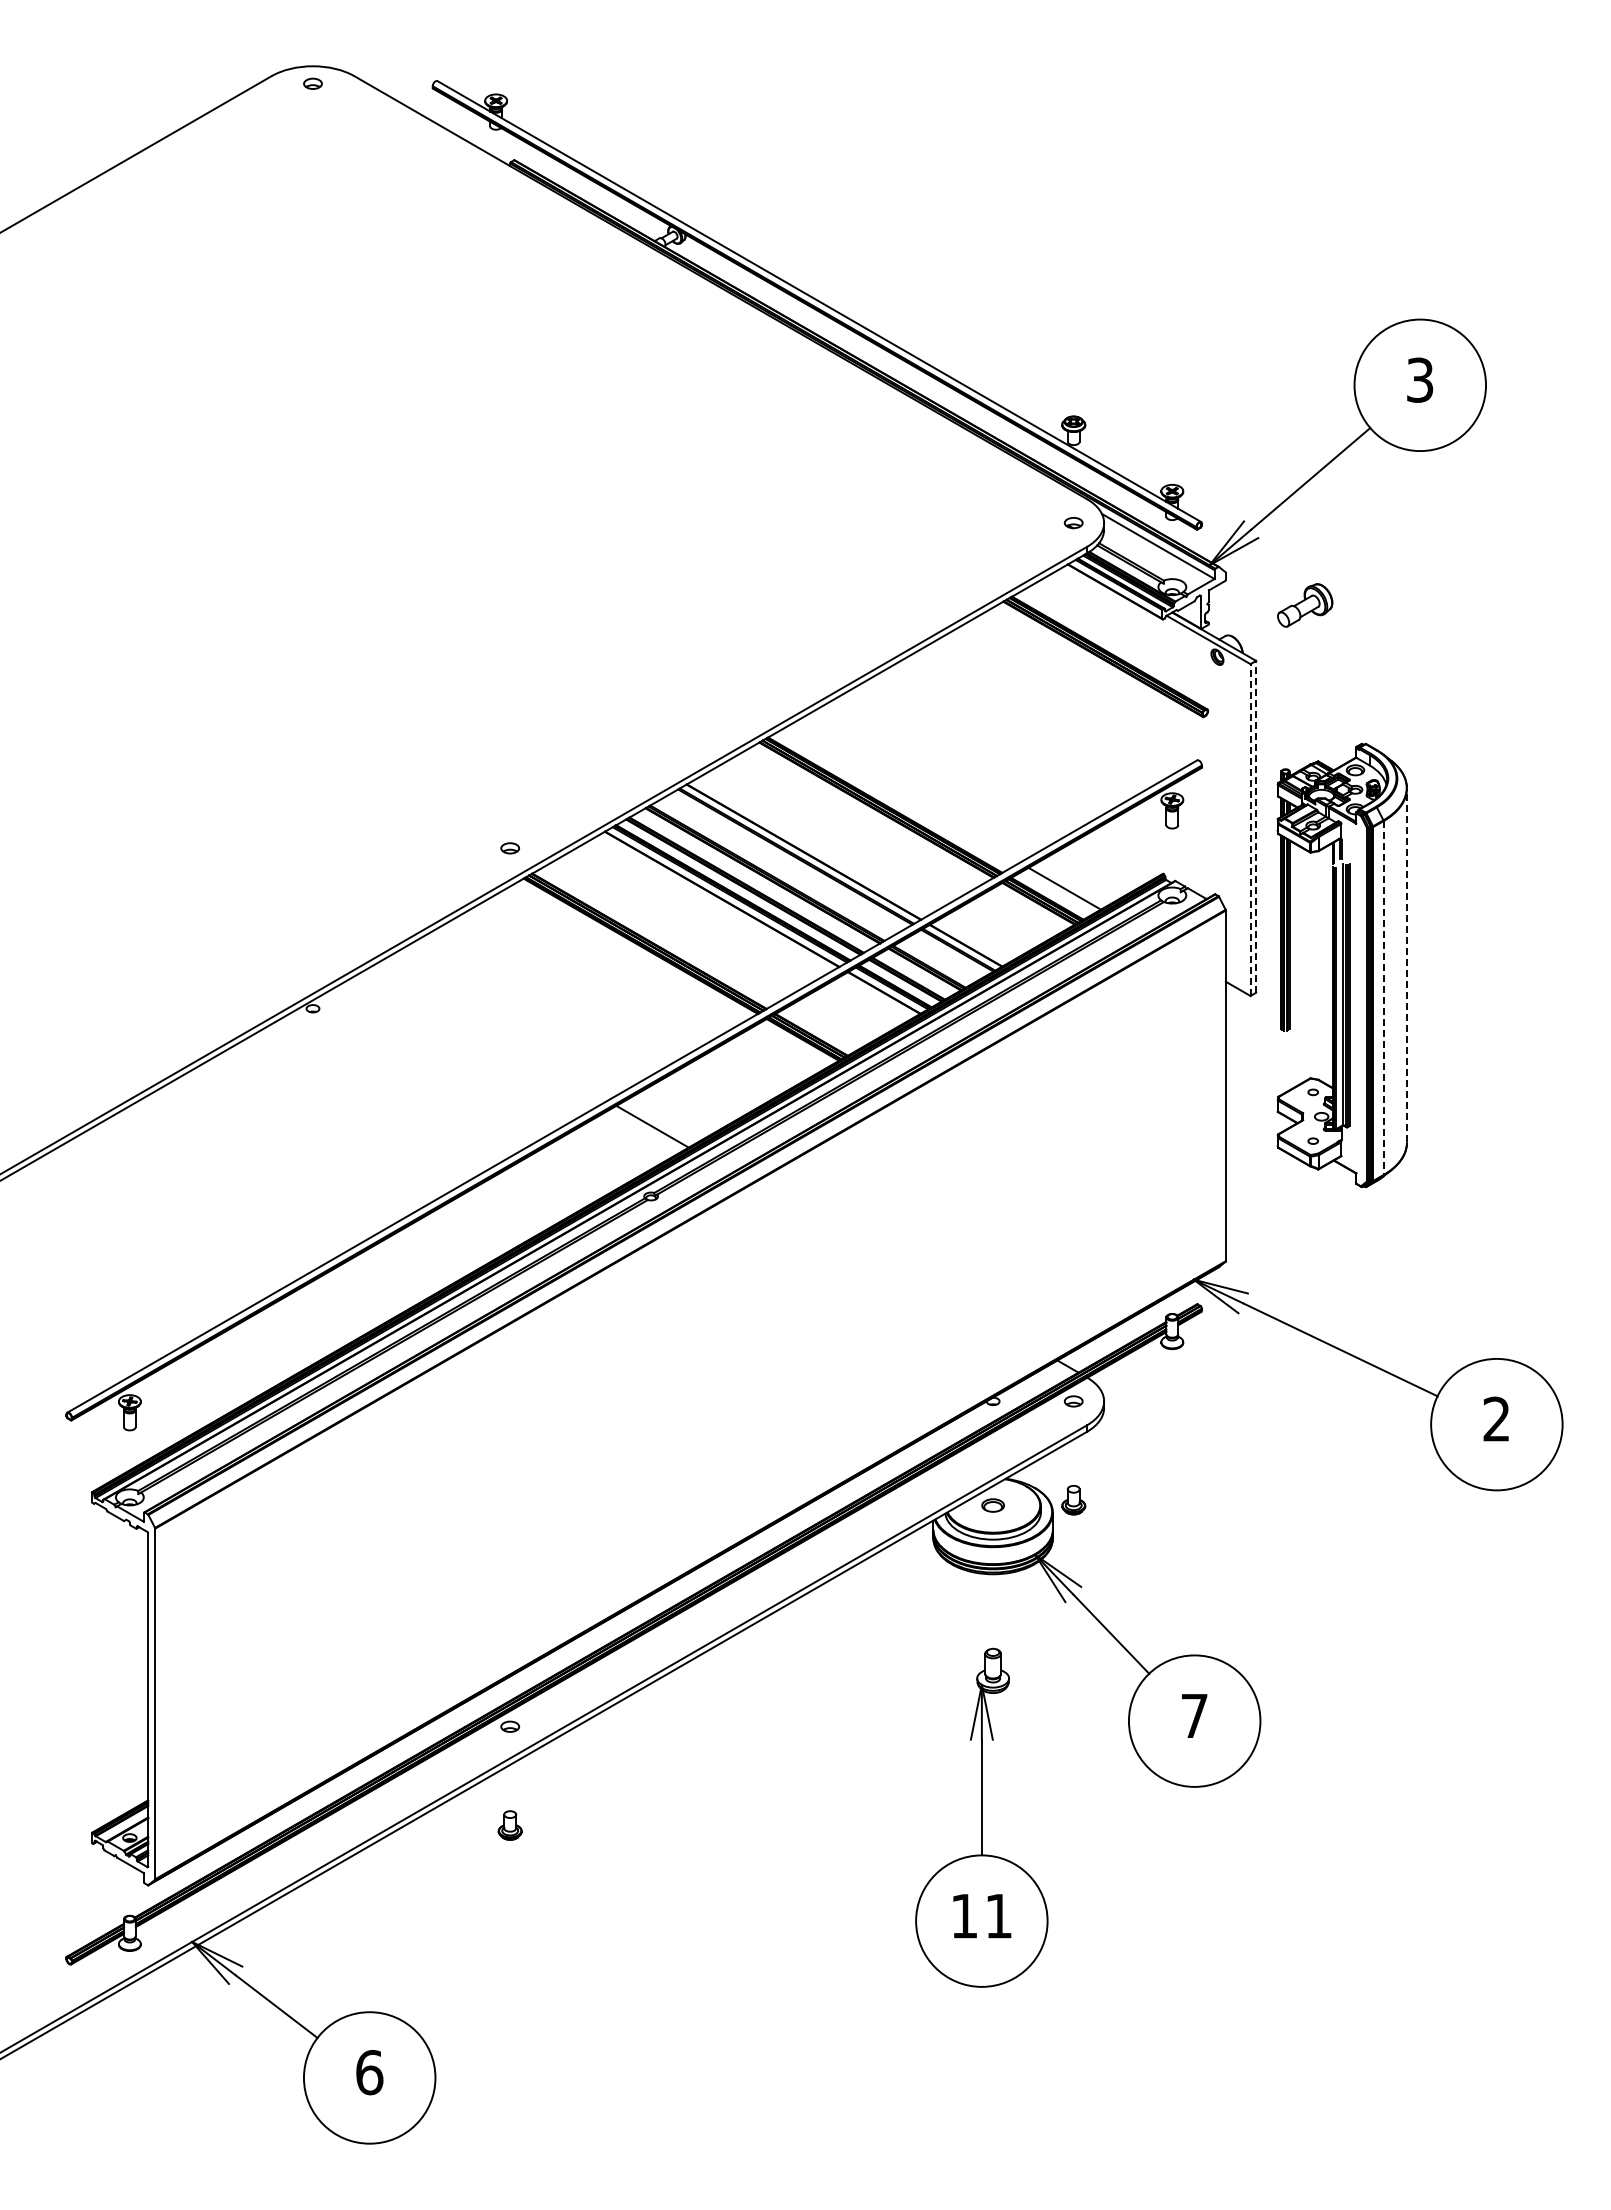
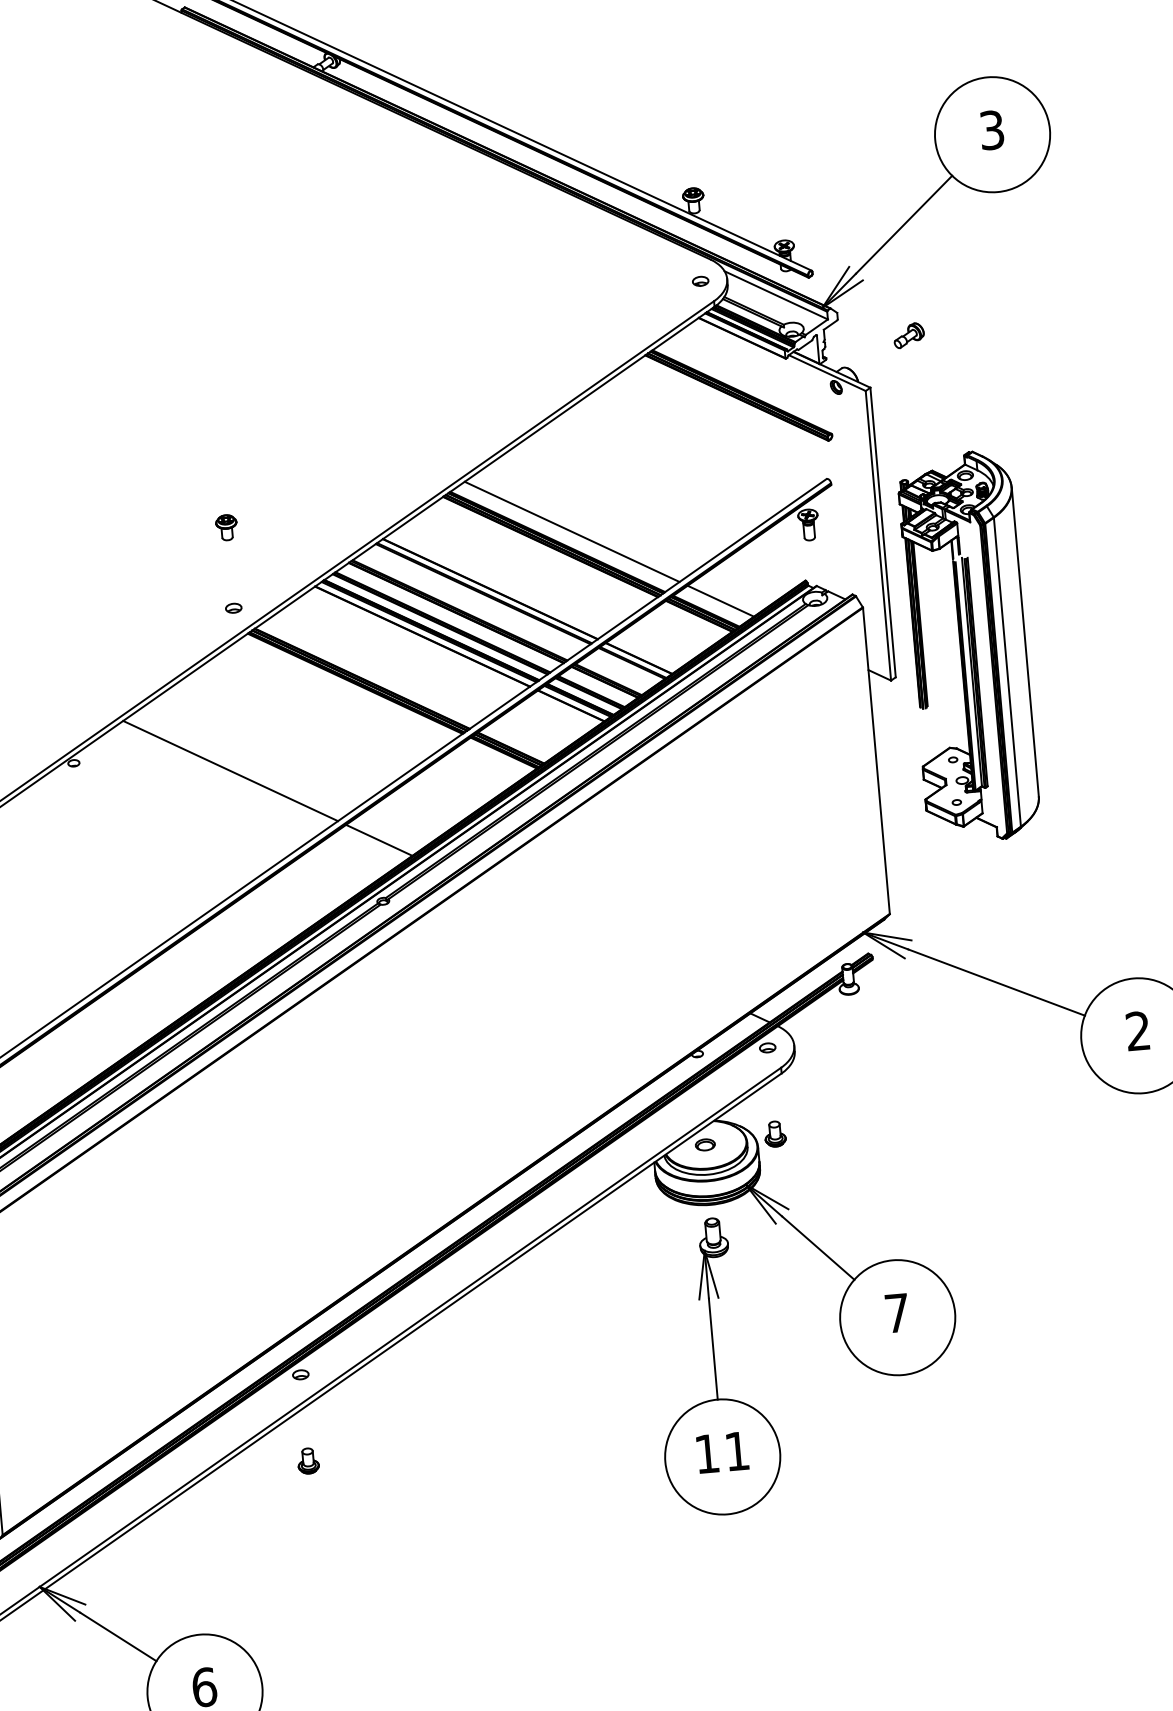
part: (1305, 605) -> (909, 335), size x0.62
part: (509, 755) -> (226, 527), added
line: (902, 794) -> (571, 531), added
line: (1256, 826) -> (883, 532), dashed -> solid
line: (1250, 830) -> (878, 536), dashed -> solid
line: (1407, 965) -> (1025, 642), dashed -> solid
line: (1383, 998) -> (1007, 672), dashed -> solid
line: (490, 1032) -> (230, 770), added
part: (981, 1817) -> (714, 1366), moved

